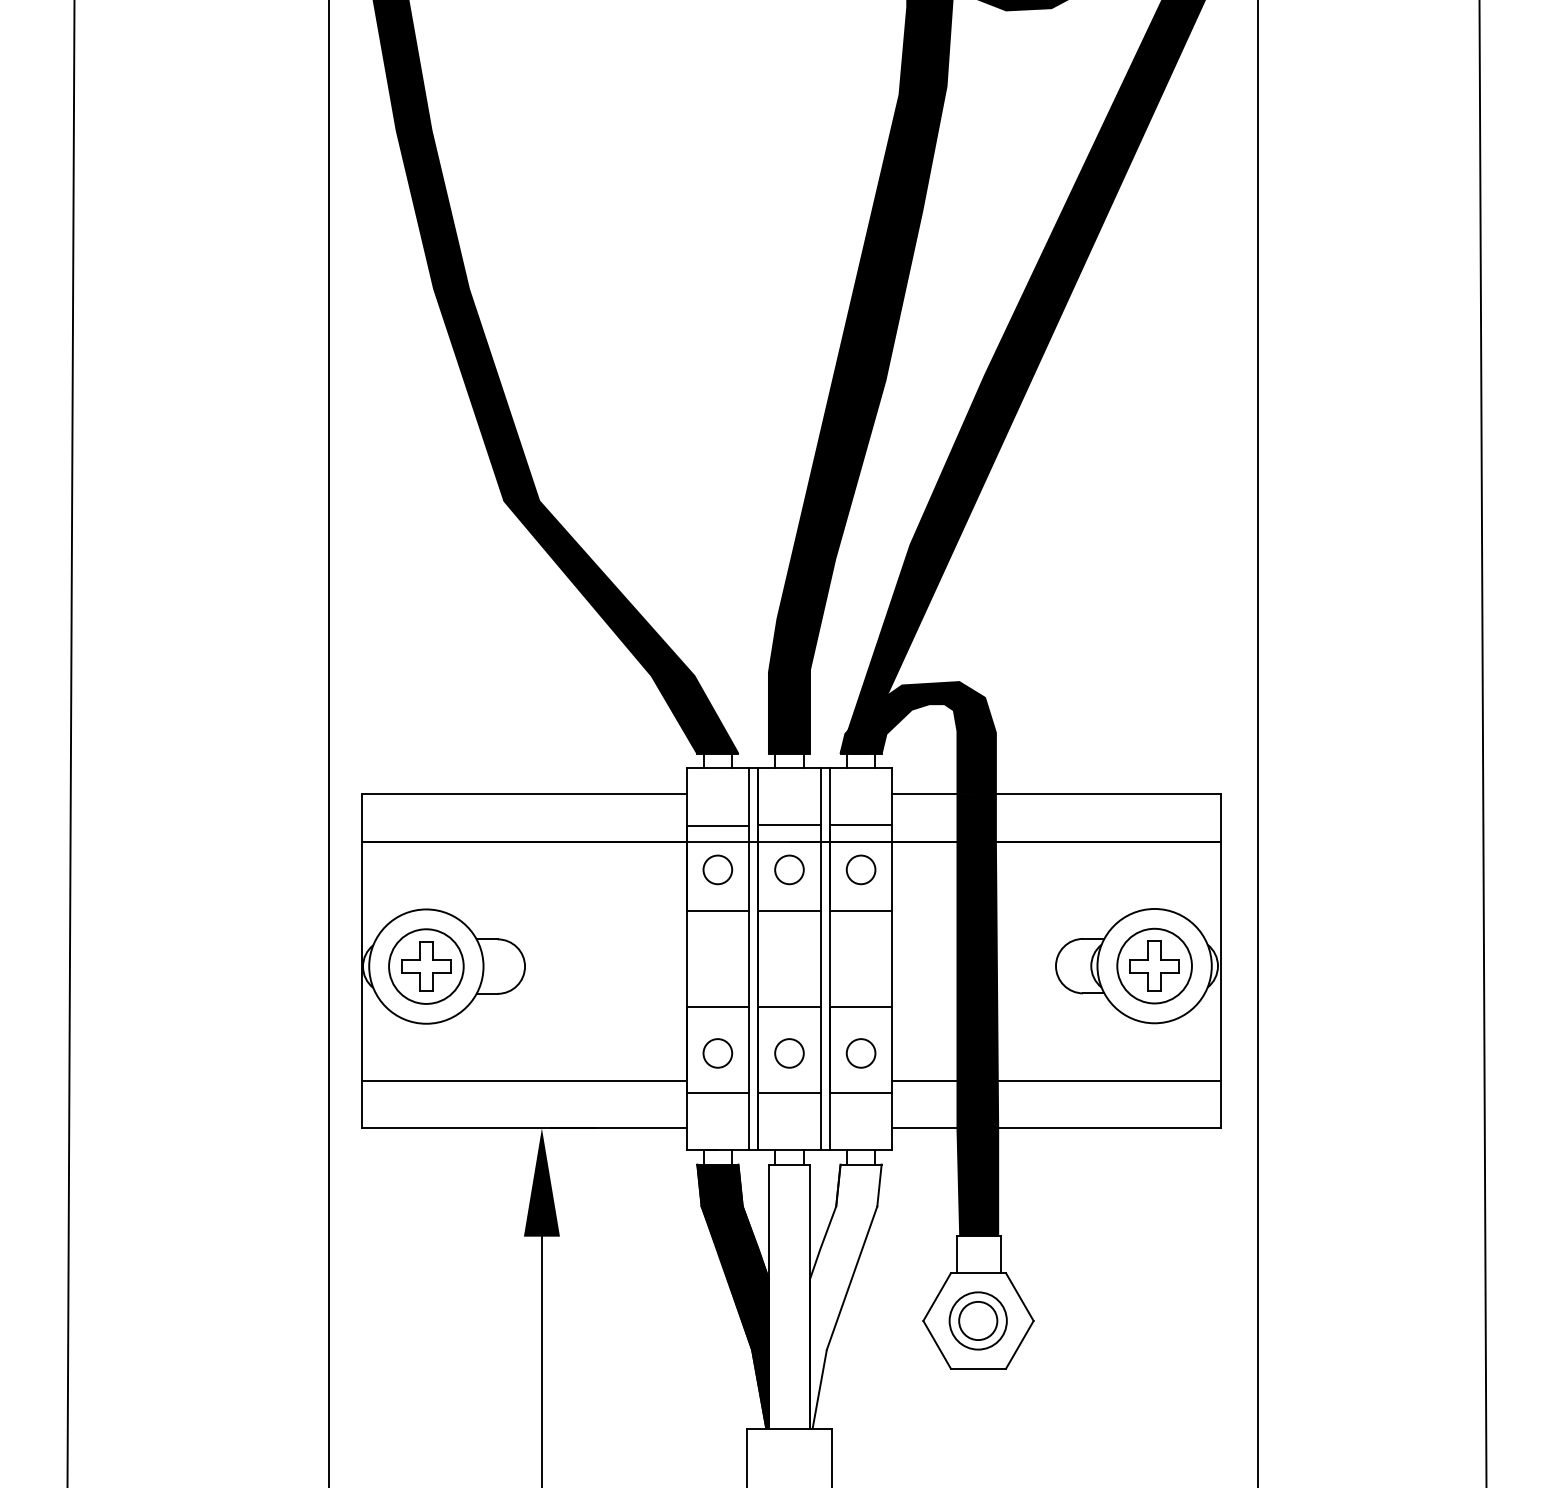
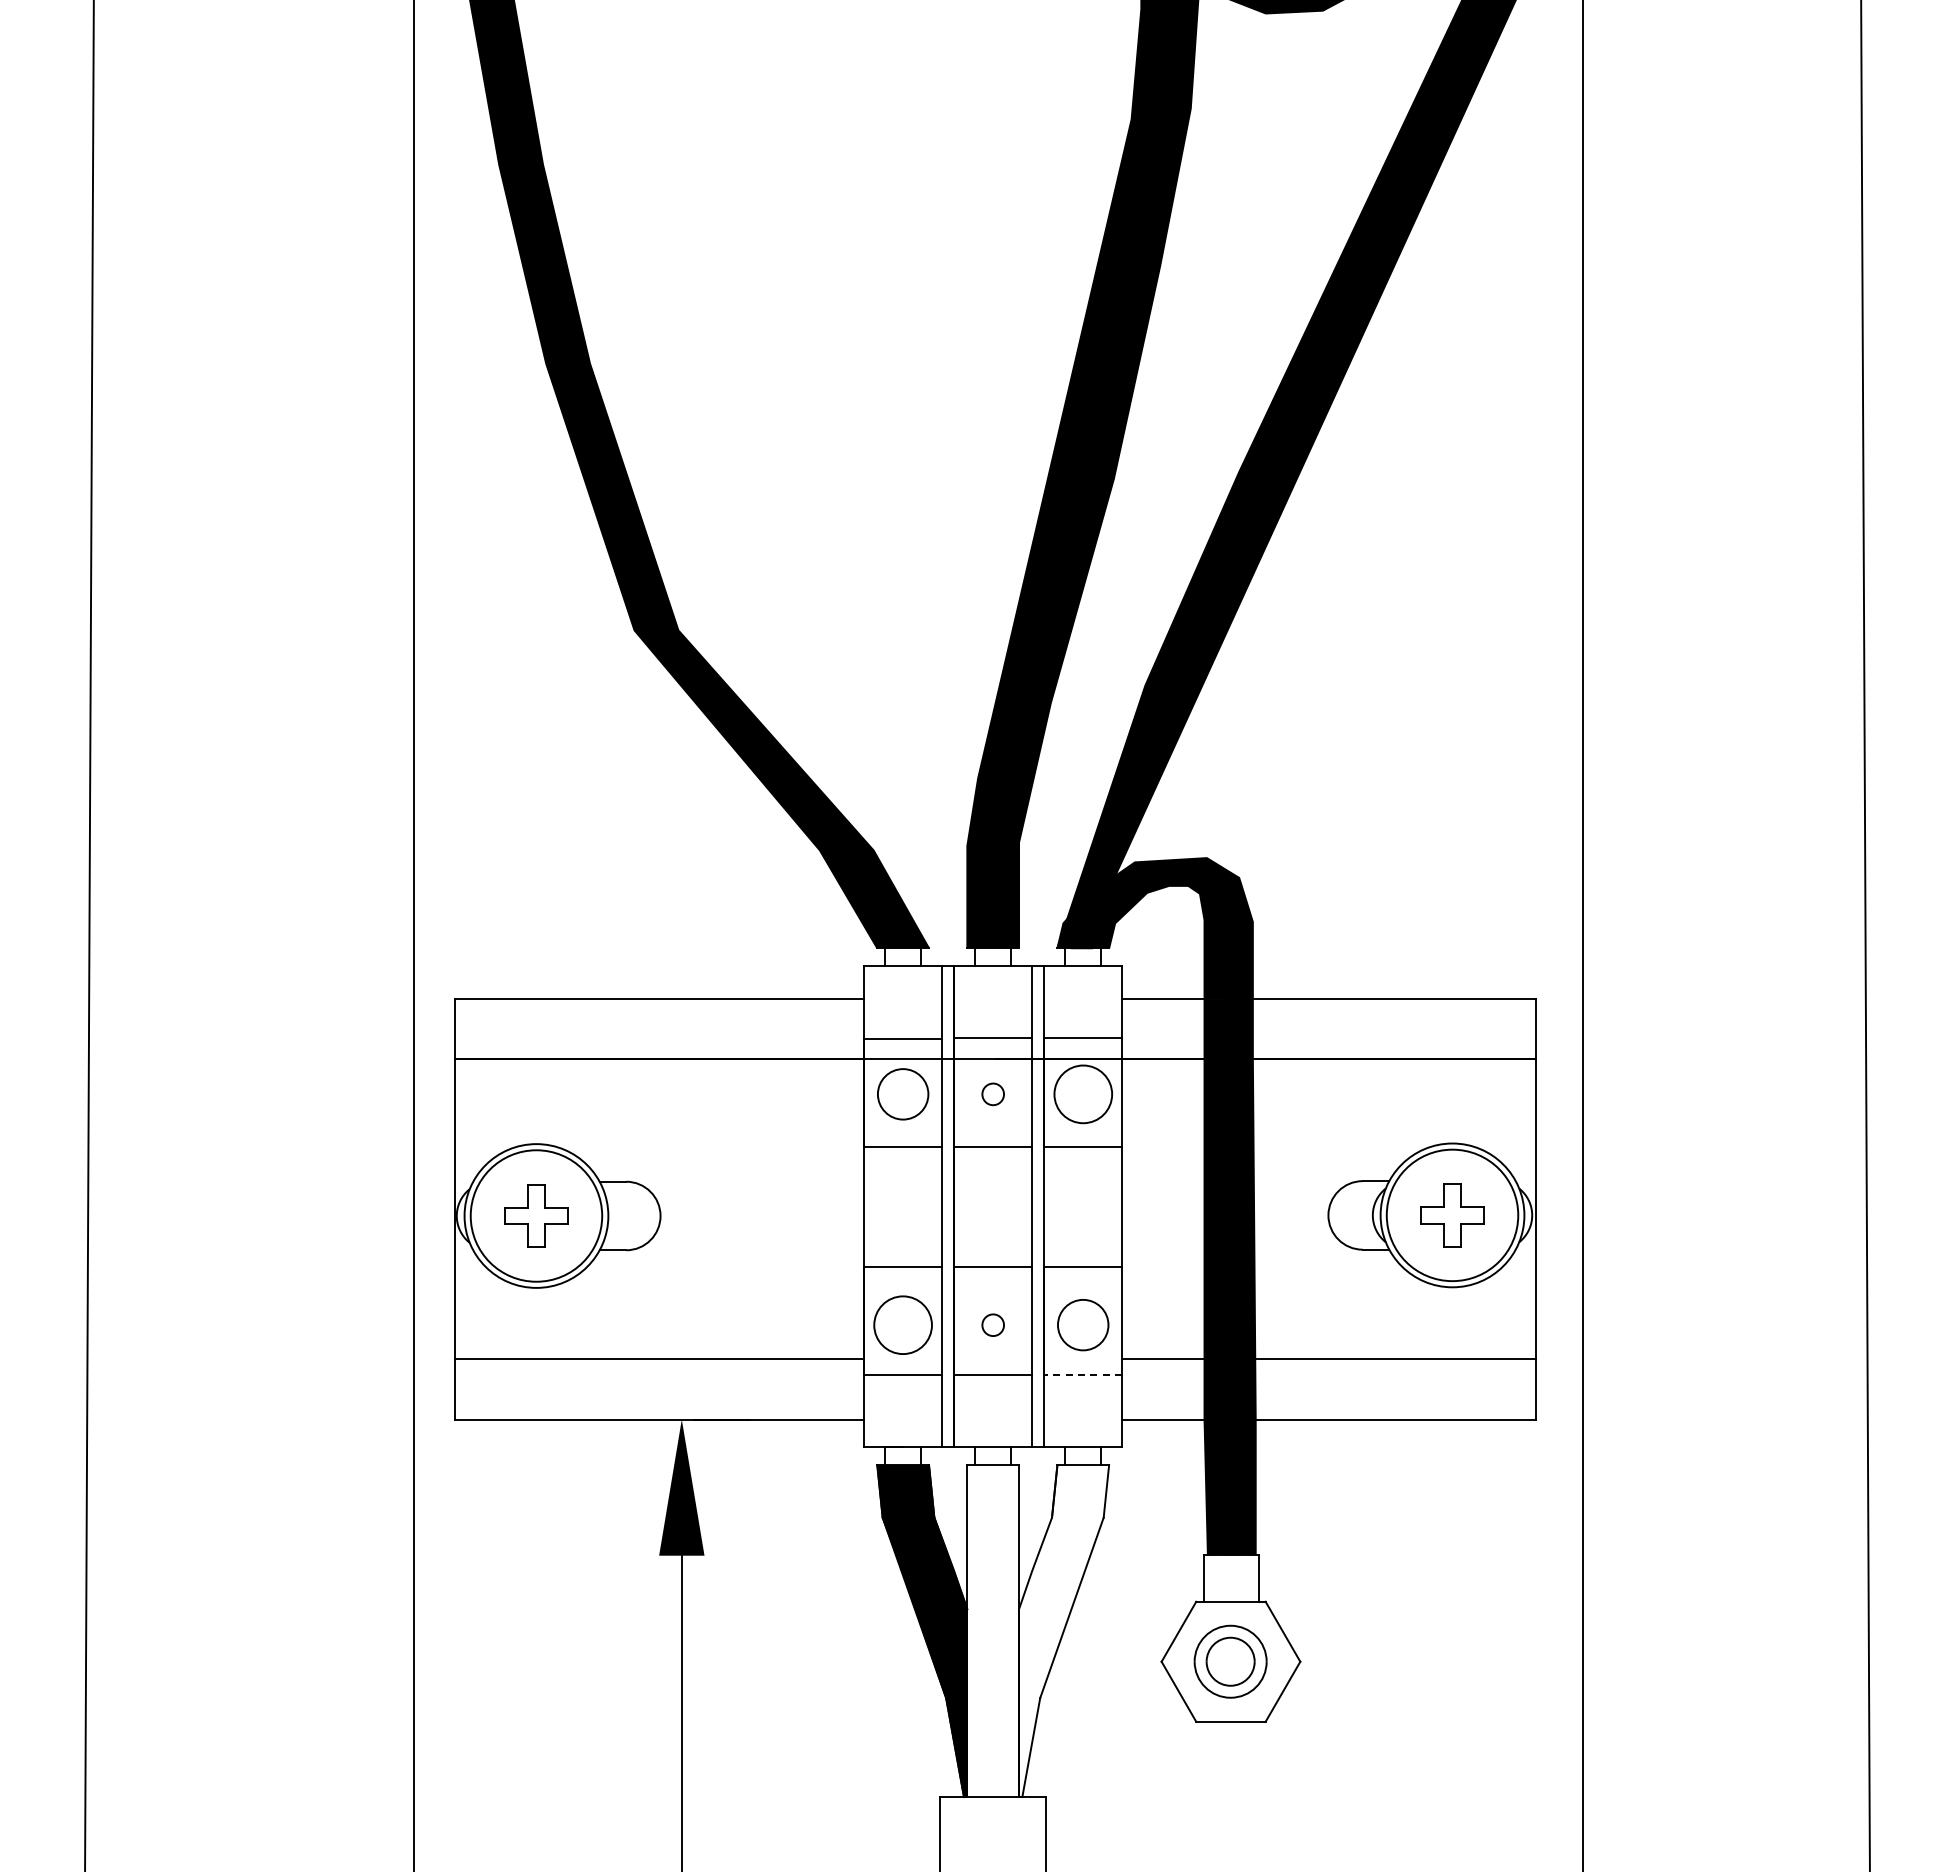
circle: (717, 870) -> (902, 1094), size x1.4
circle: (789, 870) -> (993, 1094), size x0.6
circle: (861, 870) -> (1083, 1094), size x1.6
circle: (426, 966) -> (536, 1215), size x1.4
circle: (1154, 966) -> (1452, 1215), size x1.4
circle: (718, 1053) -> (903, 1325), size x1.6
circle: (789, 1053) -> (993, 1325), size x0.6
circle: (861, 1053) -> (1083, 1325), size x1.4
line: (860, 1092) -> (1082, 1374), solid -> dashed

